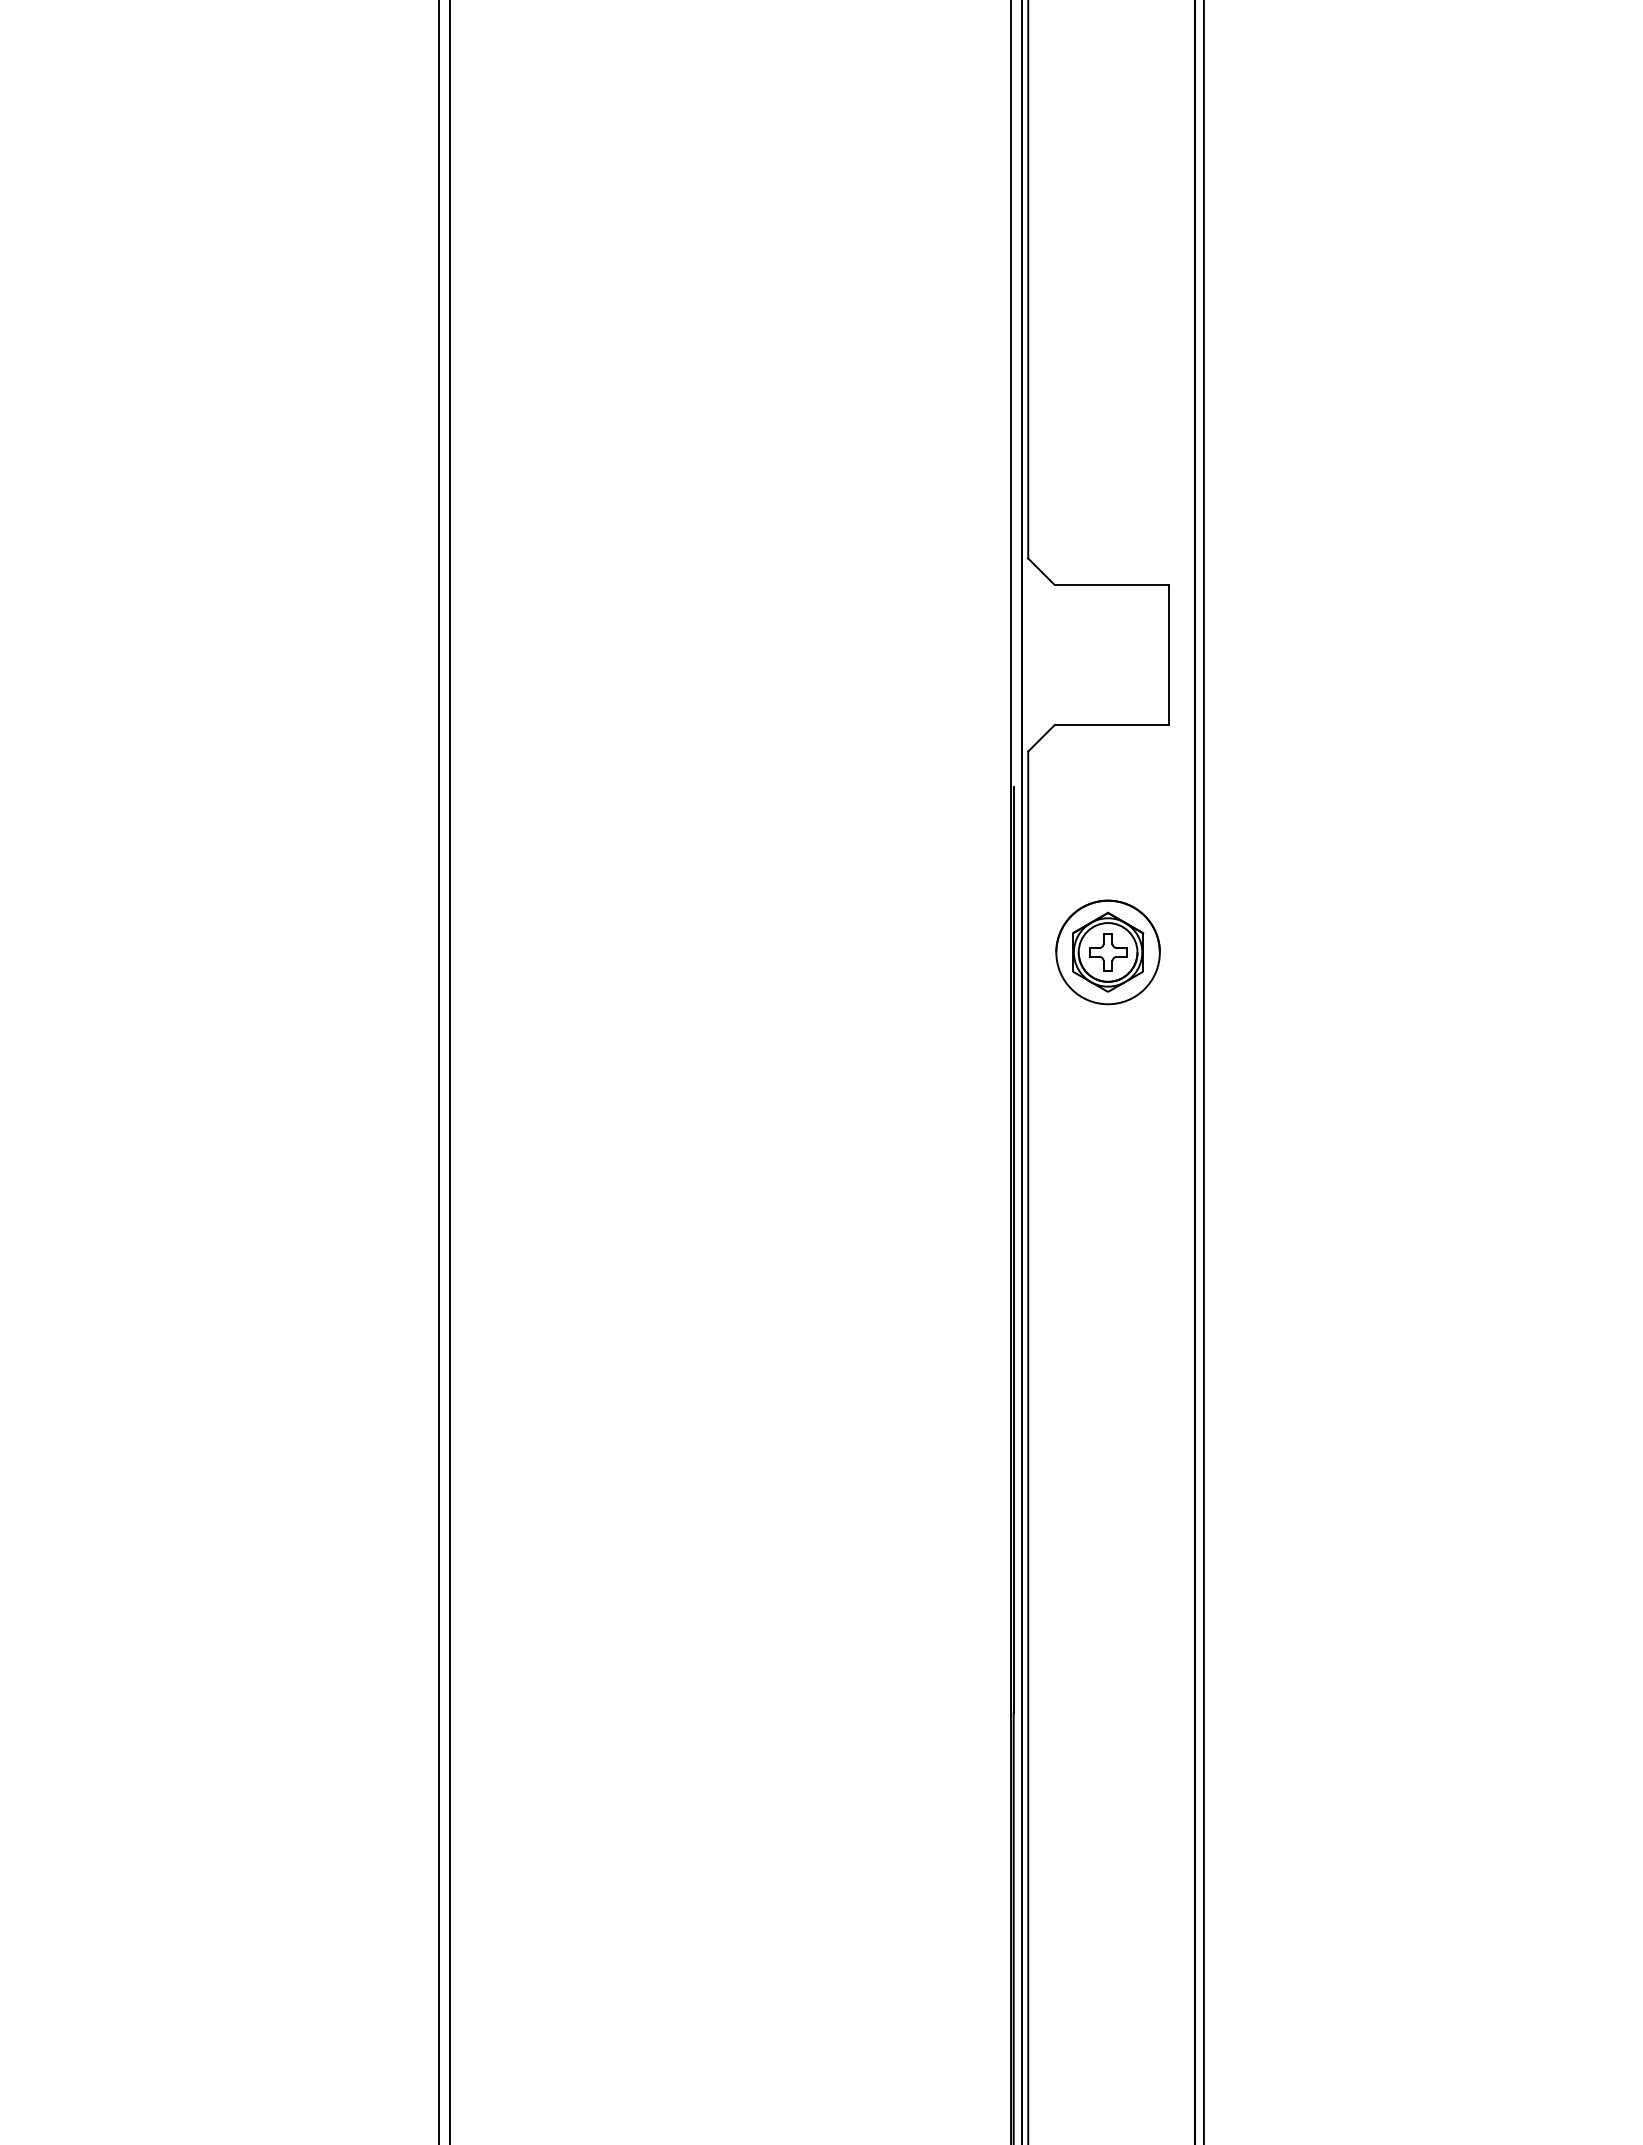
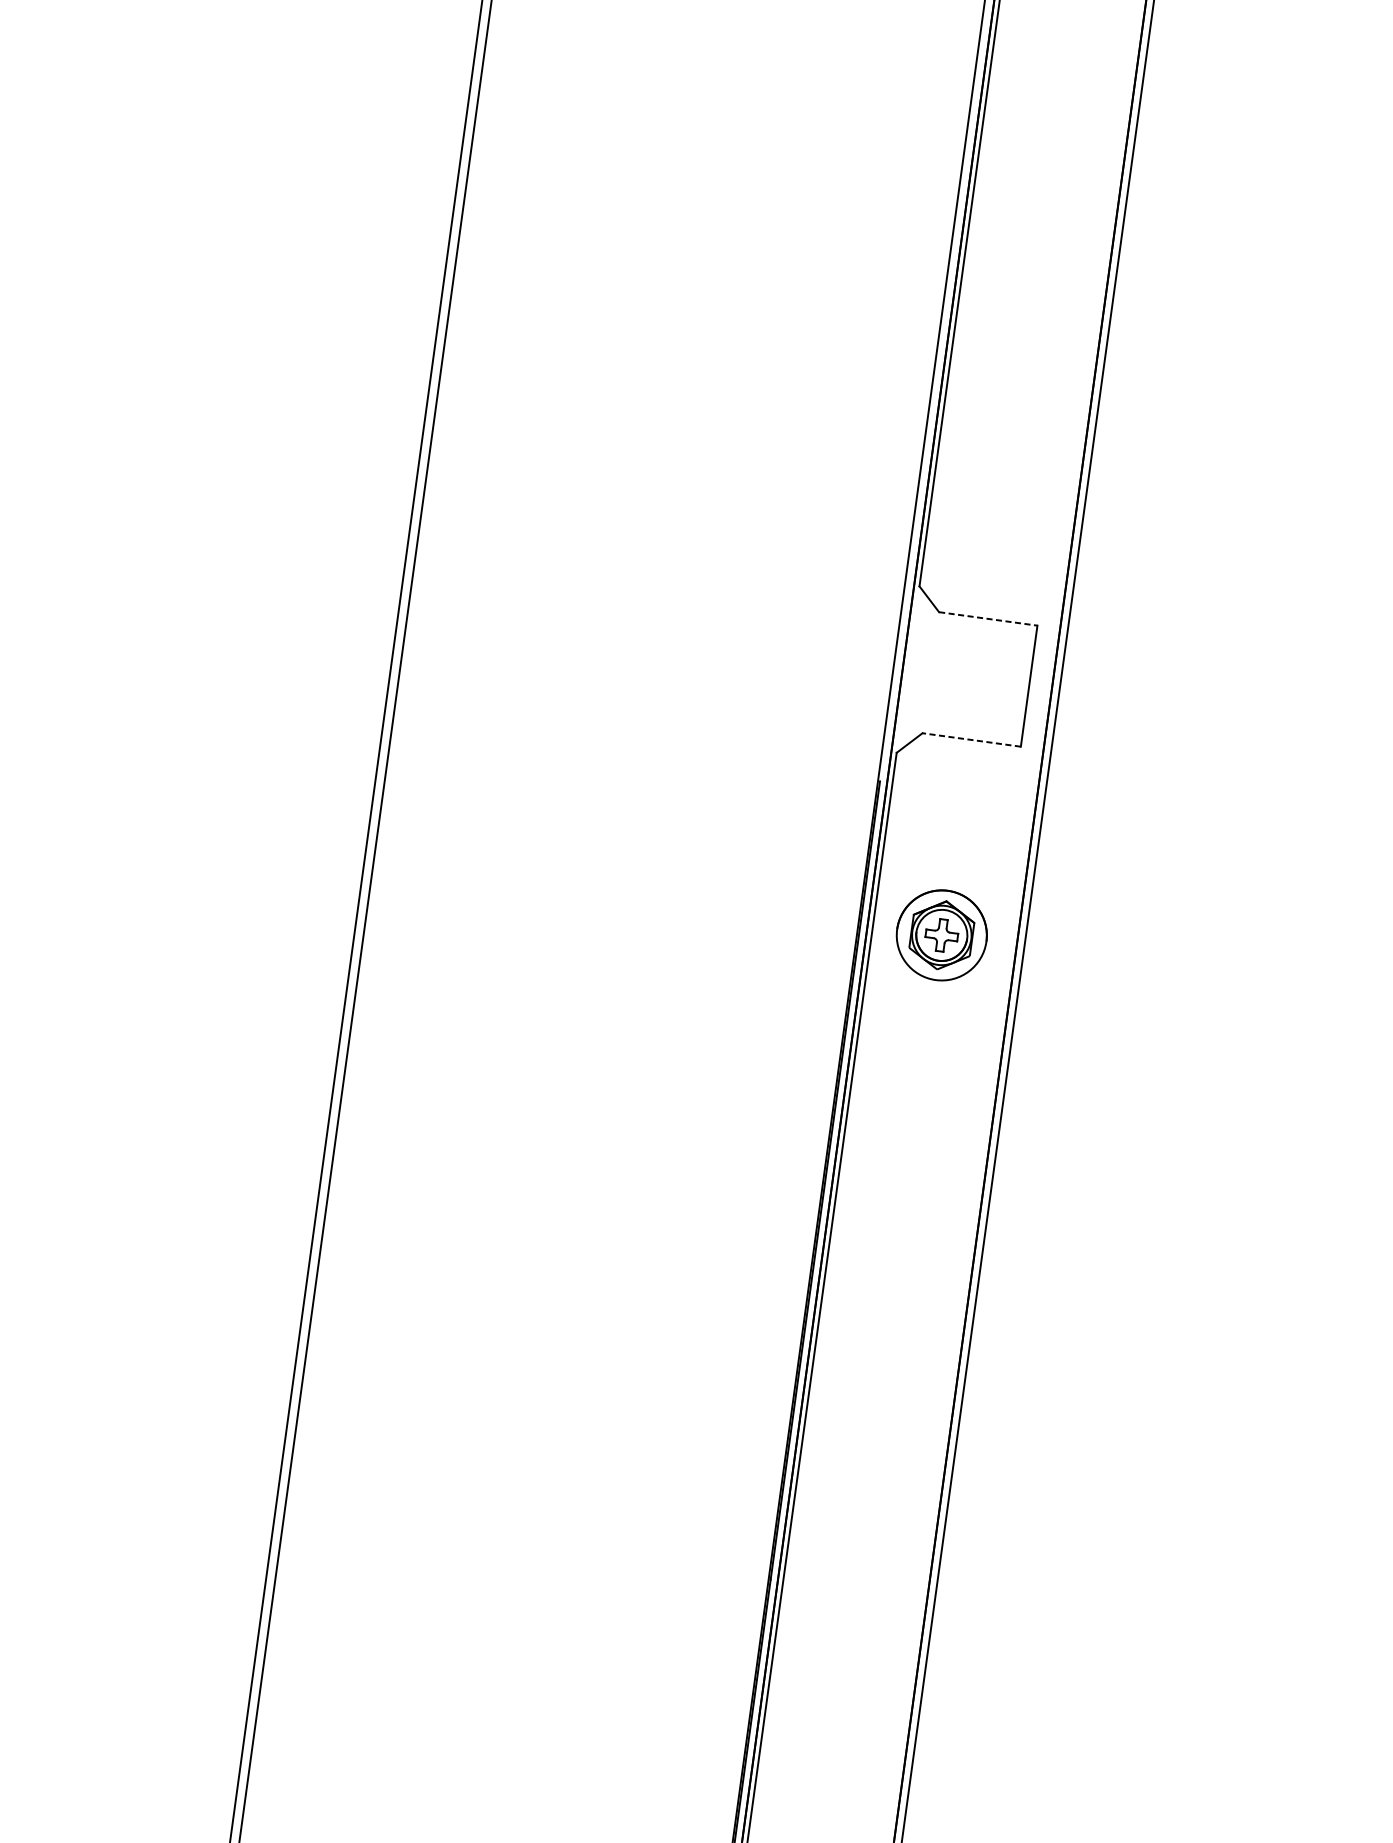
line: (1112, 584) -> (989, 618), solid -> dashed
line: (1111, 725) -> (971, 740), solid -> dashed

